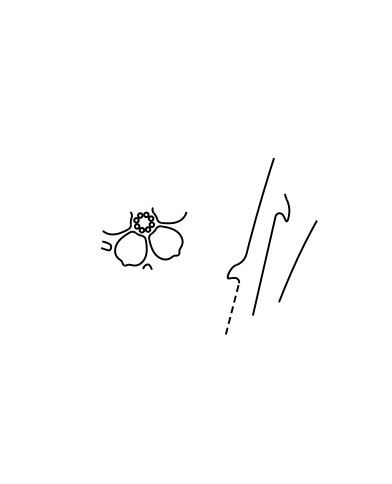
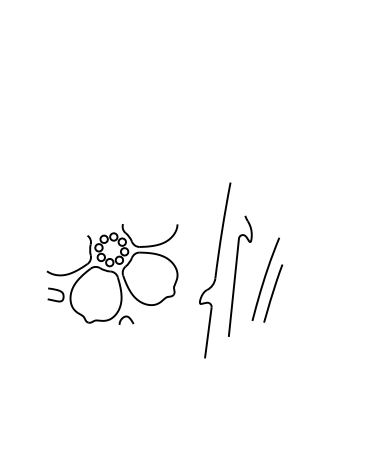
part: (143, 238) -> (114, 275), size x1.67
line: (303, 276) -> (273, 293), added
line: (232, 308) -> (208, 332), dashed -> solid

